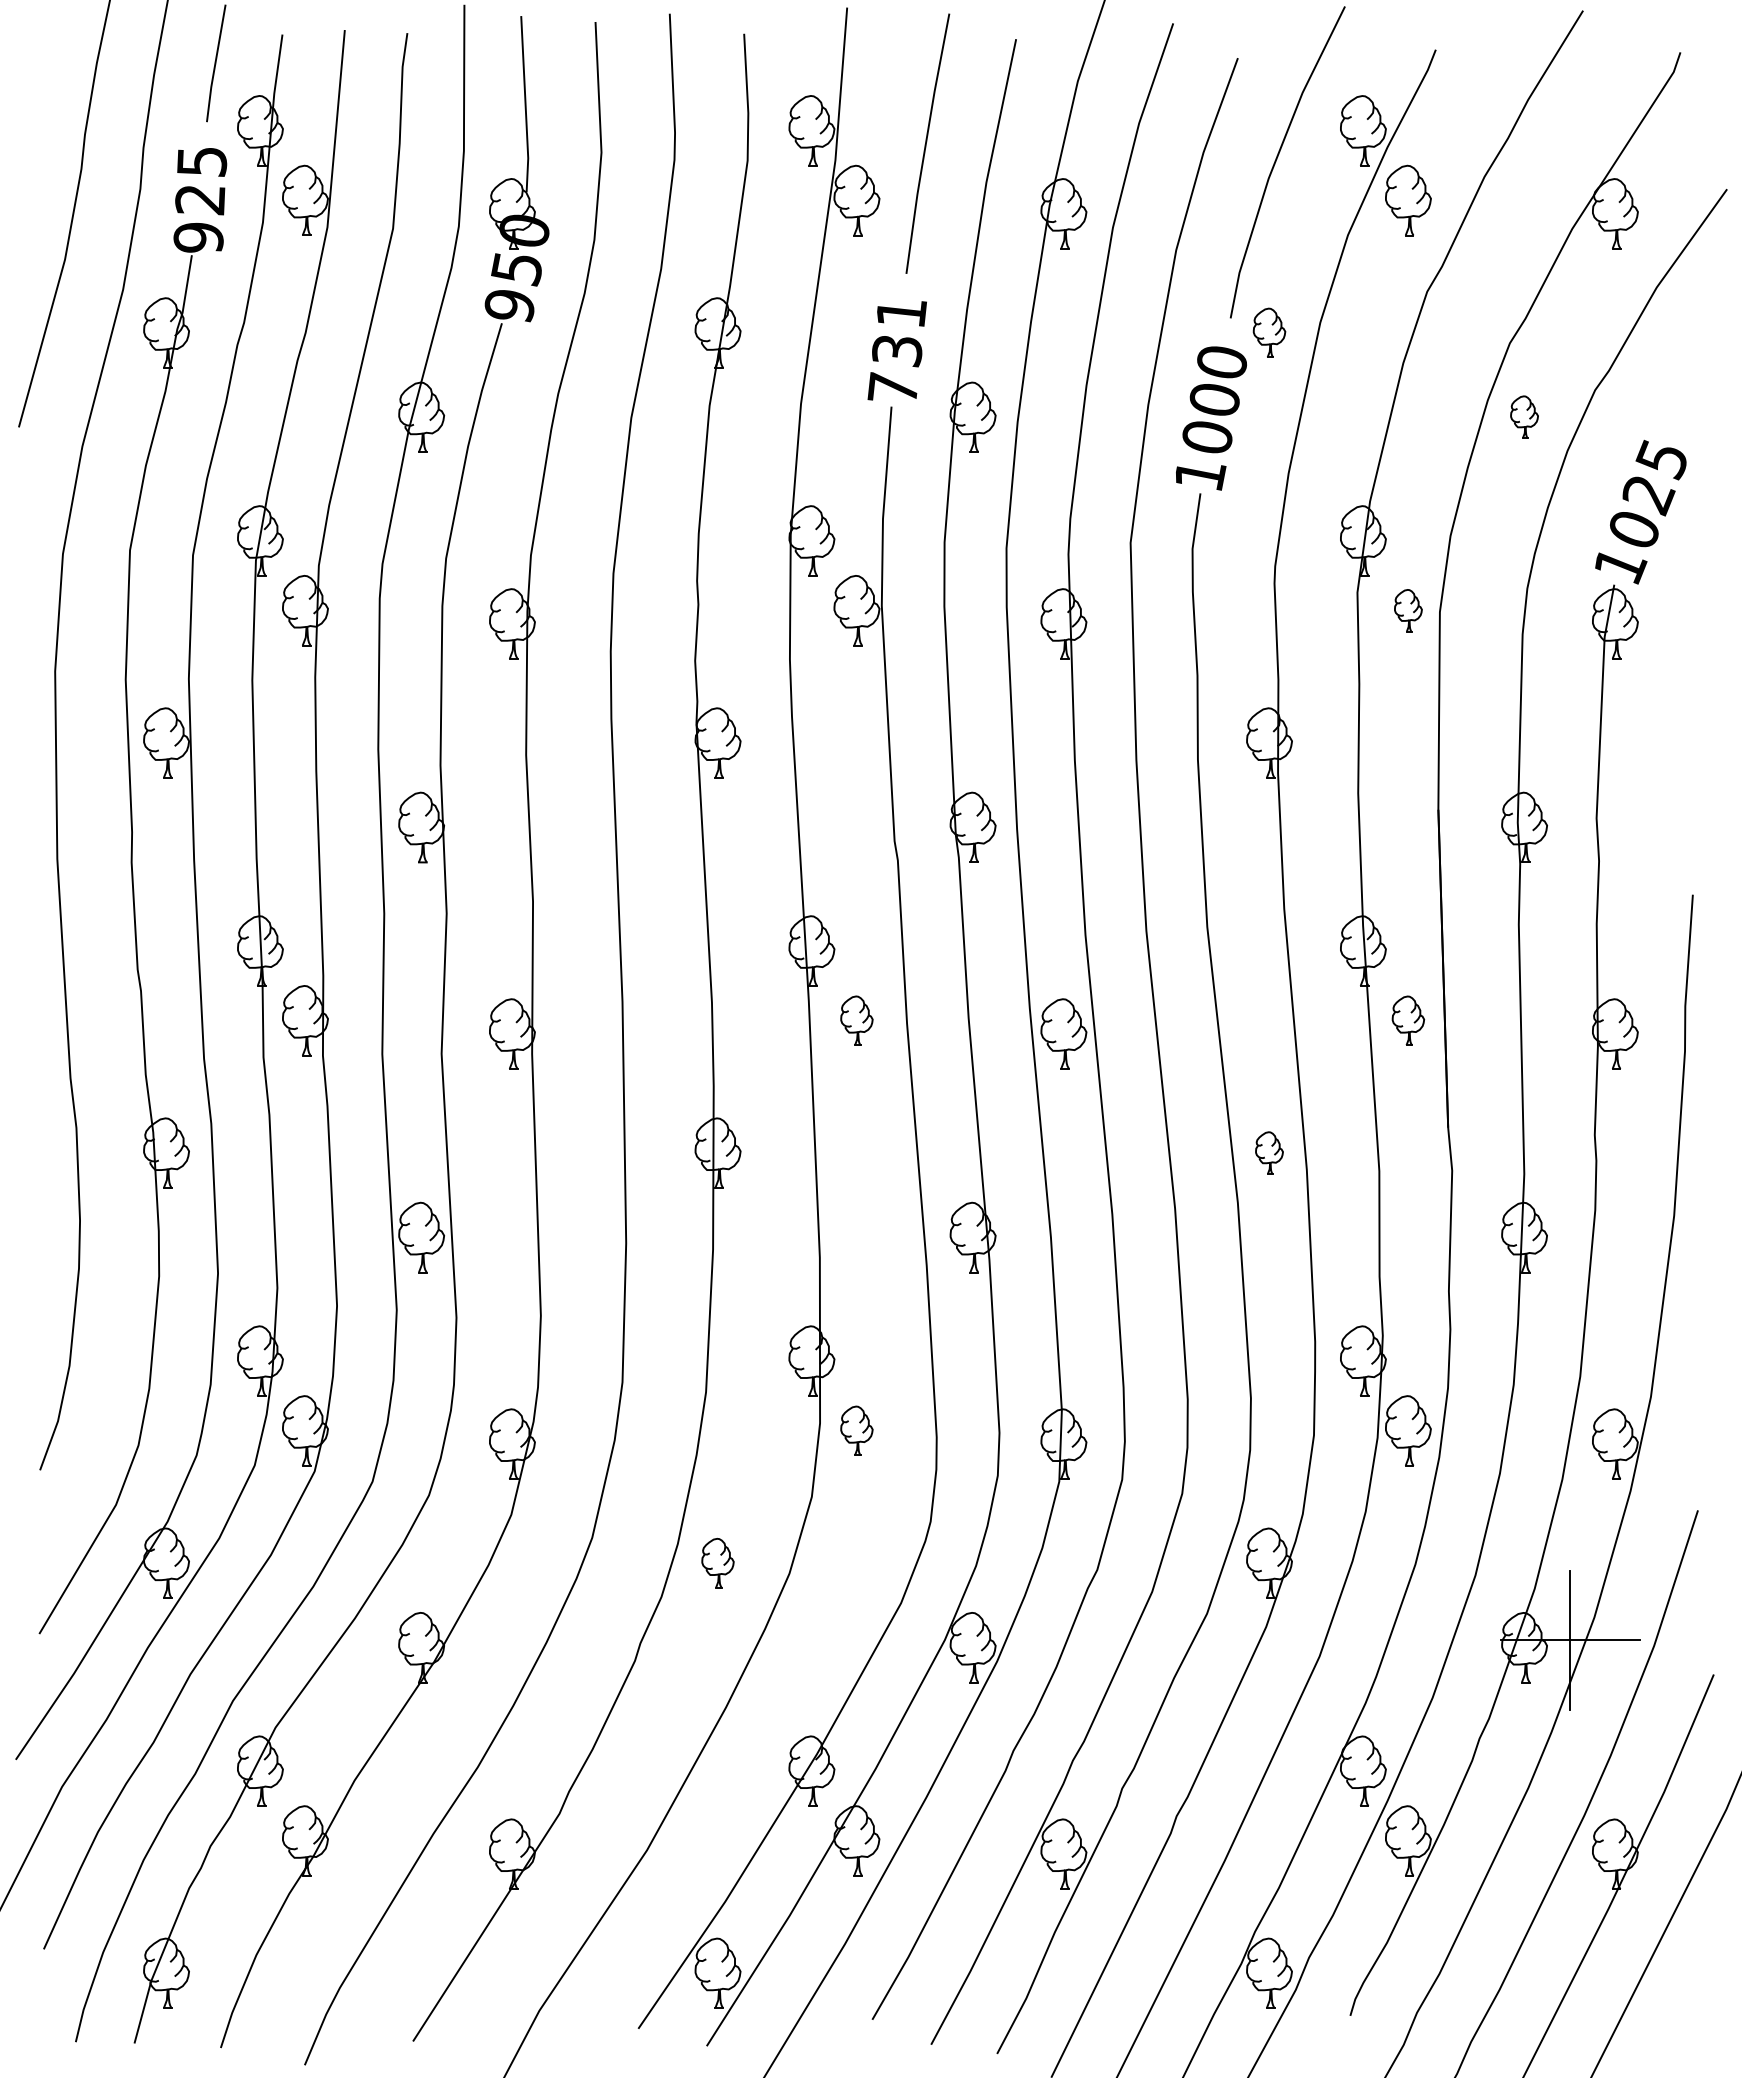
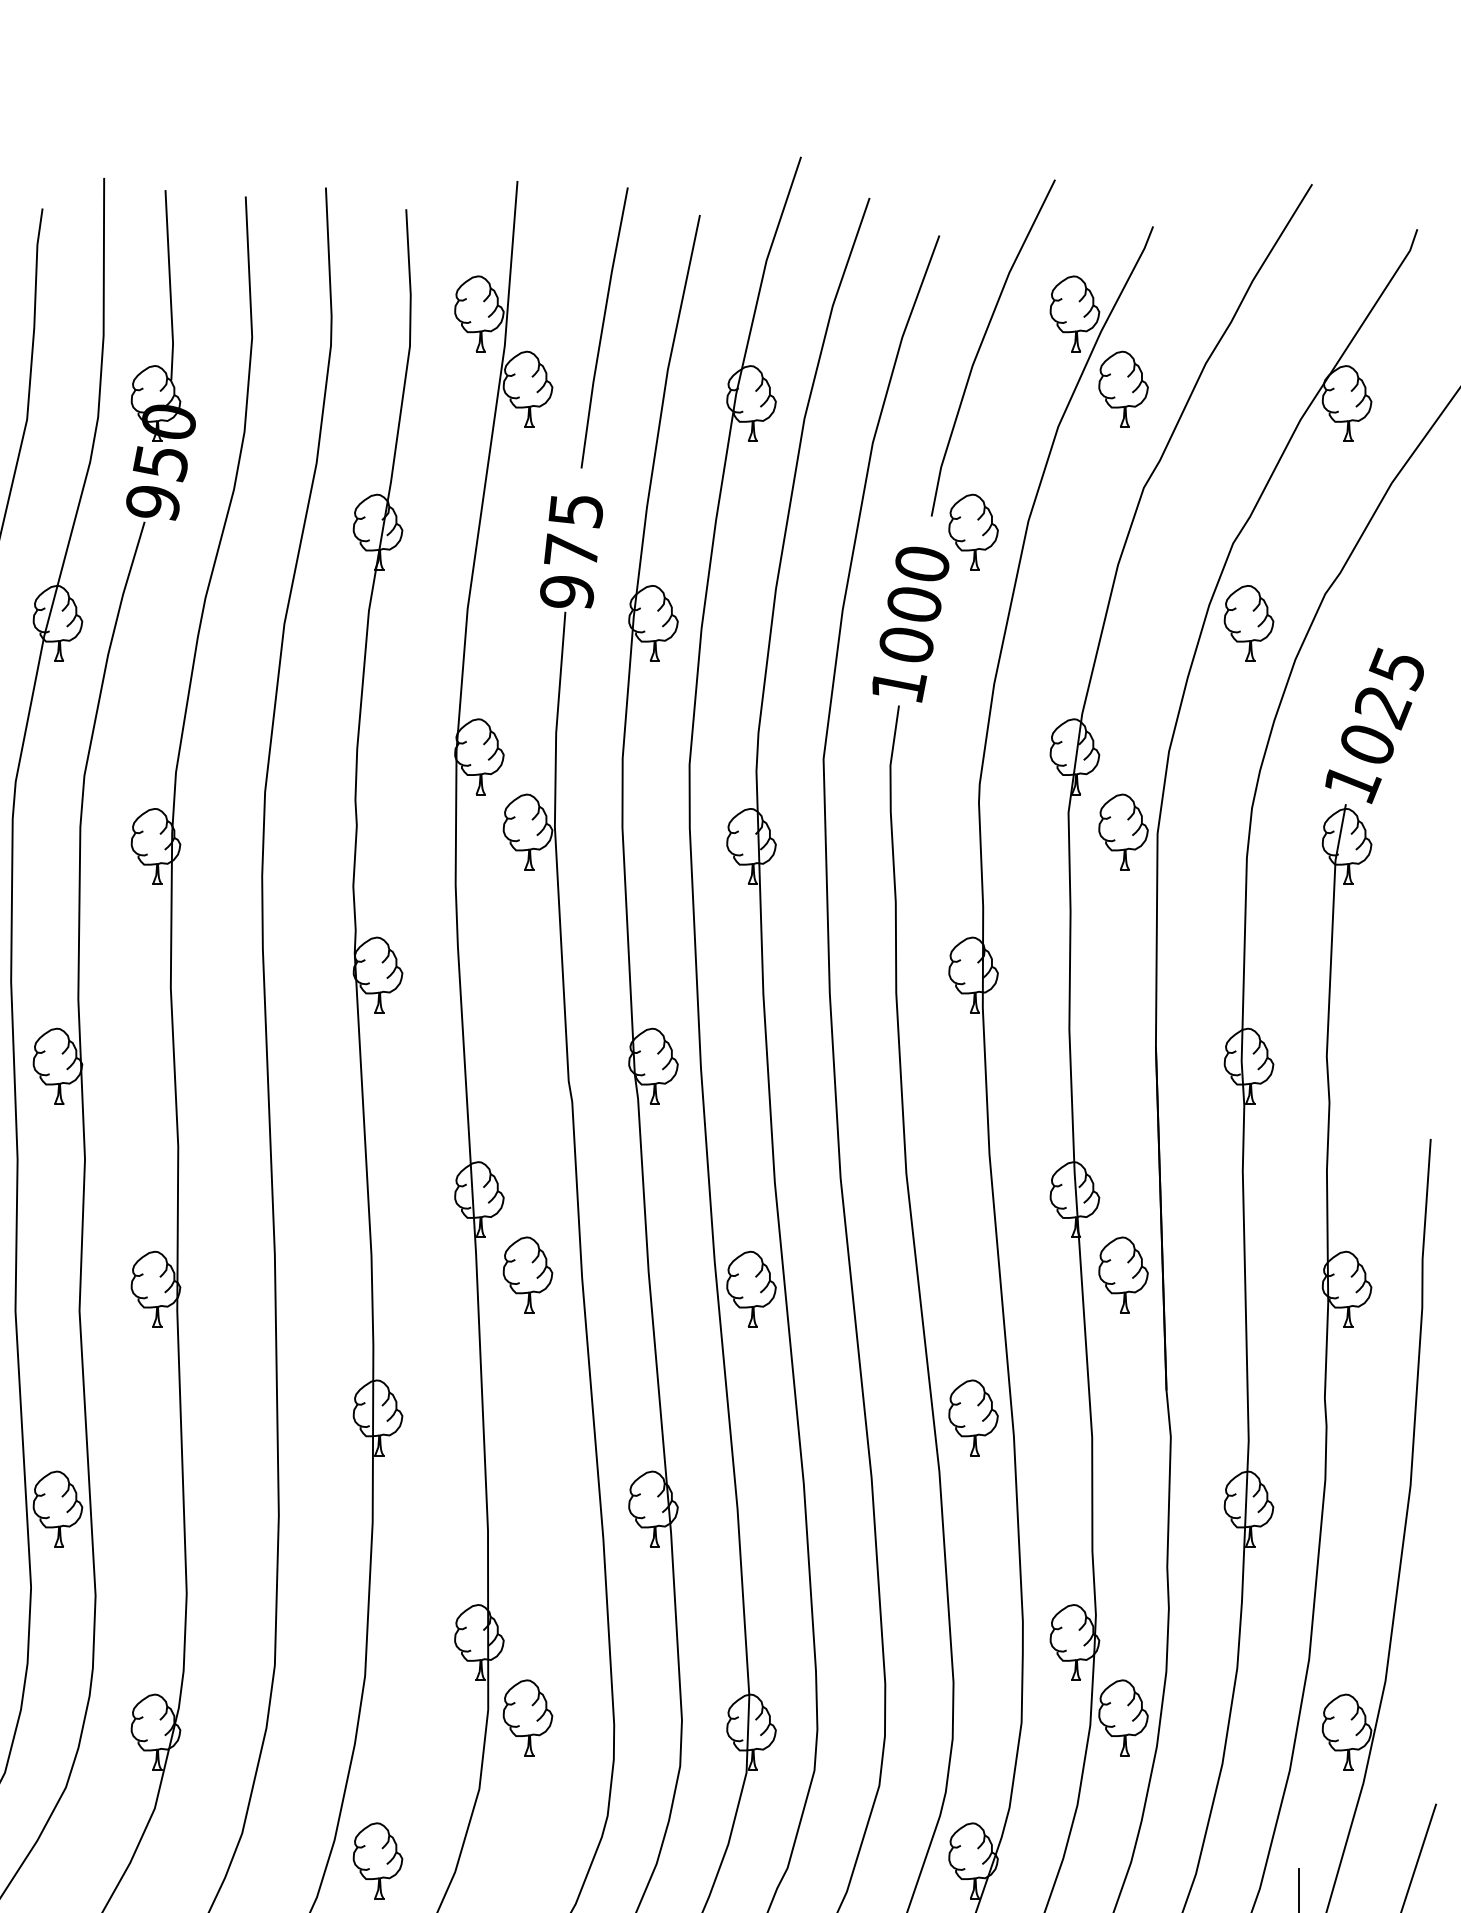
part: (1269, 332) -> (973, 531), size x1.43
text: (896, 351) -> (570, 552), 731 -> 975
part: (1524, 416) -> (1248, 622), size x1.67
part: (1408, 610) -> (1123, 831), size x1.67
part: (856, 1020) -> (527, 1274), size x1.43
part: (1408, 1020) -> (1123, 1274), size x1.43
part: (1269, 1152) -> (973, 1417), size x1.67
part: (856, 1430) -> (527, 1717), size x1.43
part: (717, 1562) -> (377, 1860), size x1.43

